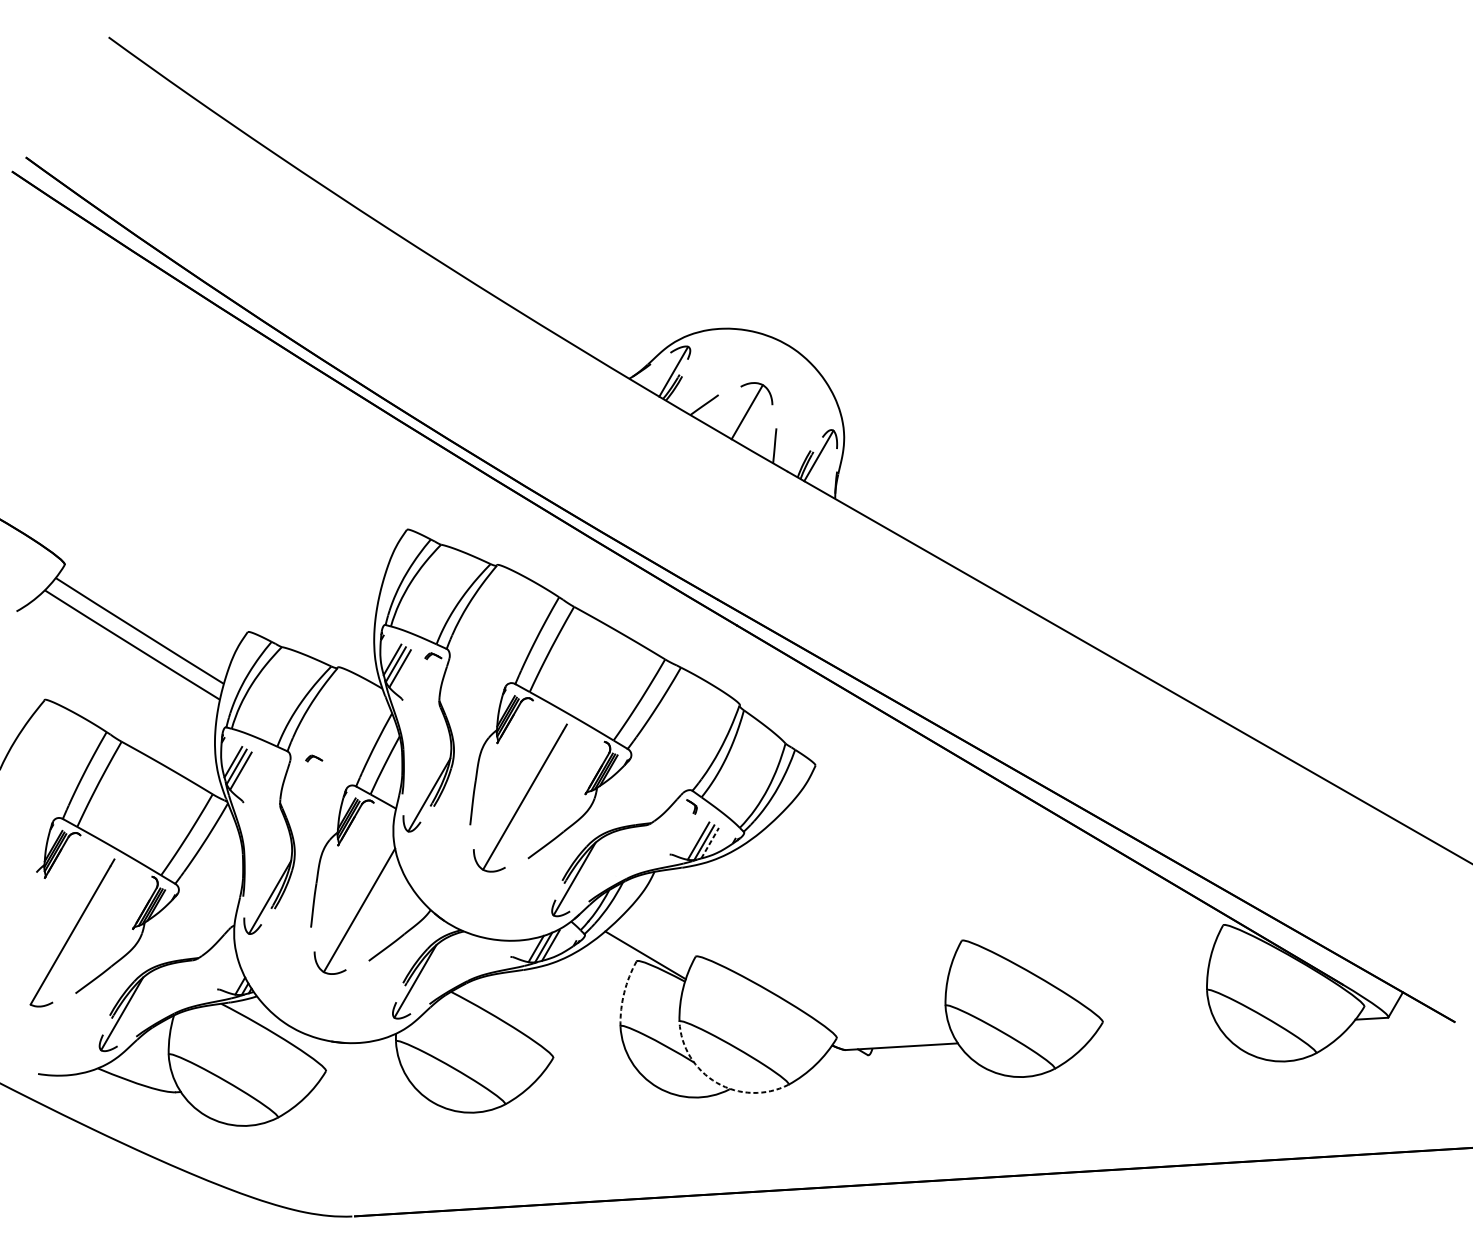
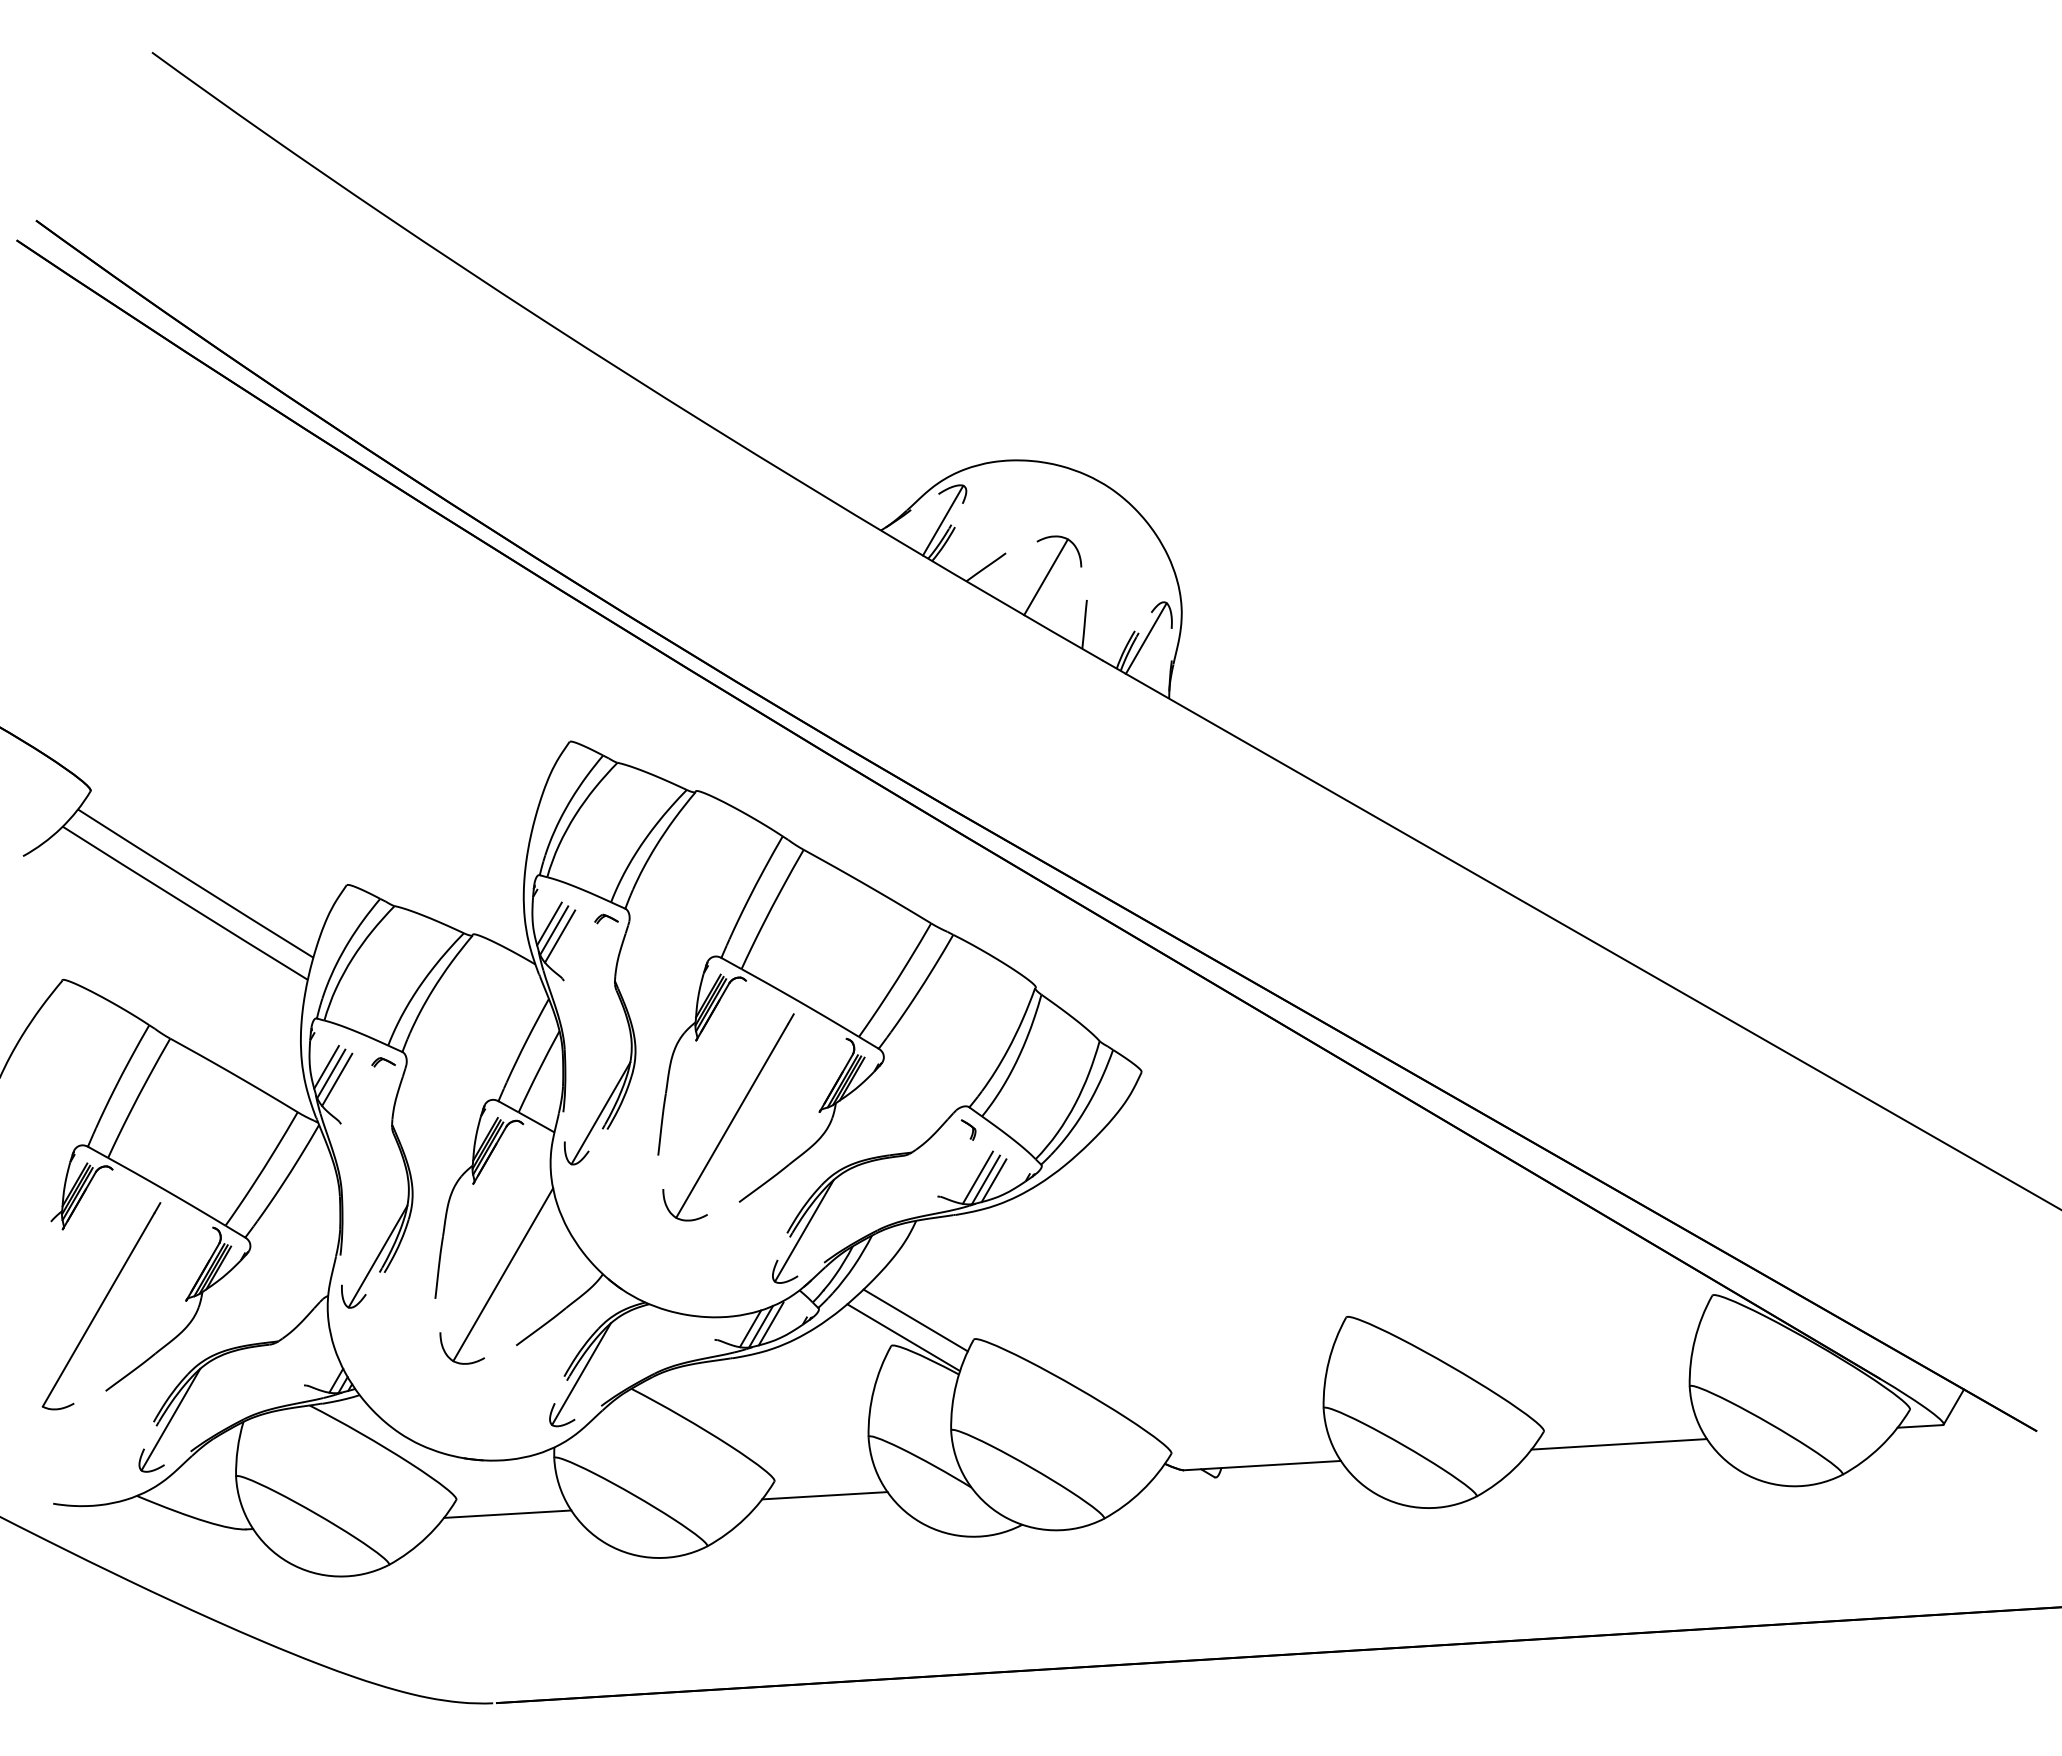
part: (313, 758) -> (383, 1062), moved
line: (710, 843) -> (994, 1180), dashed -> solid
line: (653, 943) -> (915, 1320), added
line: (623, 993) -> (873, 1390), dashed -> solid
line: (1156, 1031) -> (1618, 1444), added
line: (588, 1068) -> (824, 1495), added
line: (362, 1080) -> (507, 1513), added
arc: (716, 1083) -> (1003, 1516), dashed -> solid

